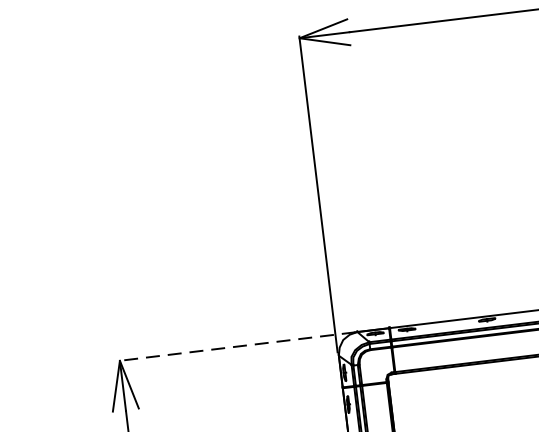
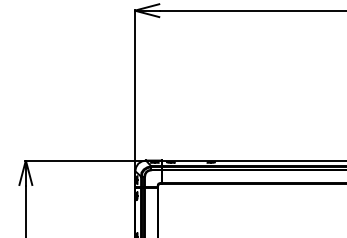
line: (235, 346) -> (84, 160), dashed -> solid

